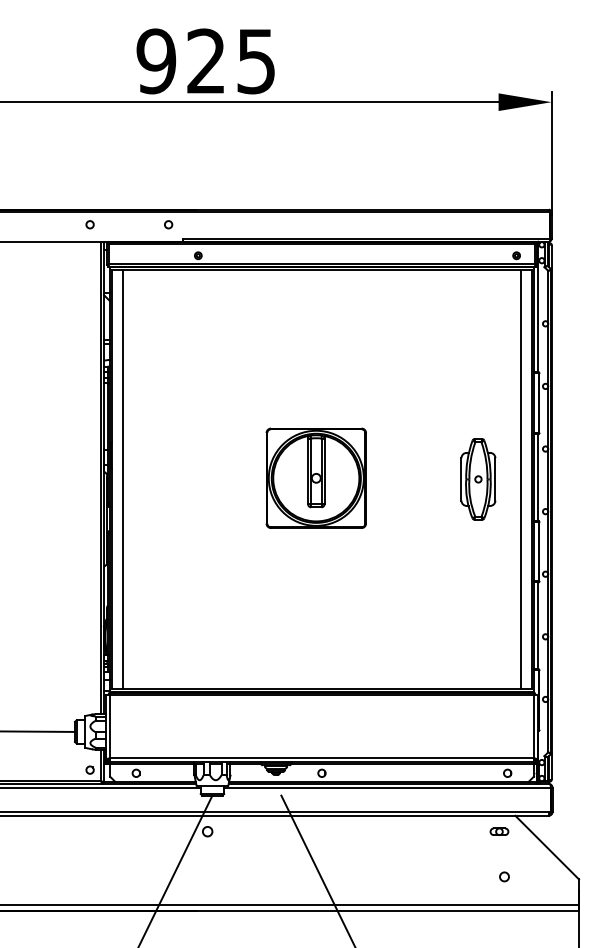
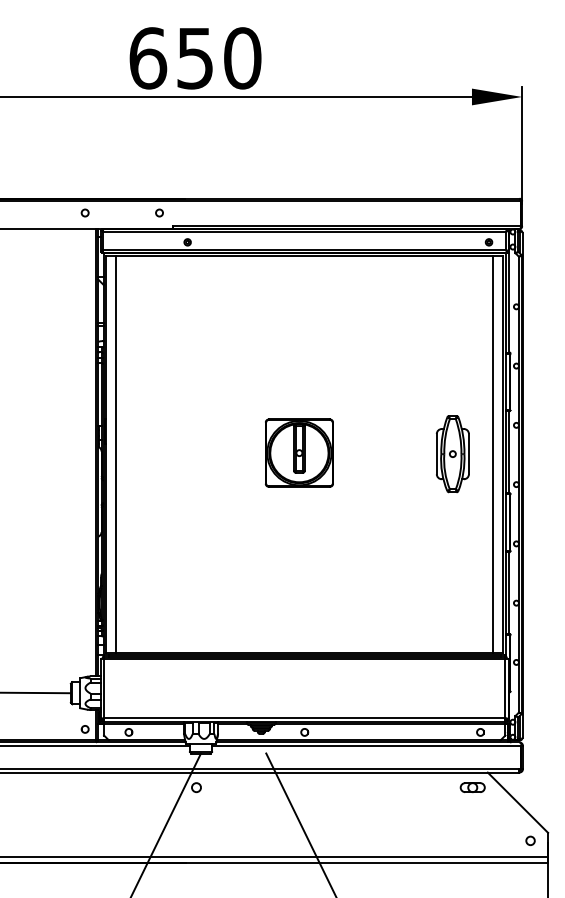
text: (206, 61) -> (195, 58), 925 -> 650
part: (316, 478) -> (299, 453), size x0.71
part: (499, 831) -> (472, 787), size x1.43
circle: (504, 876) -> (530, 840), moved

